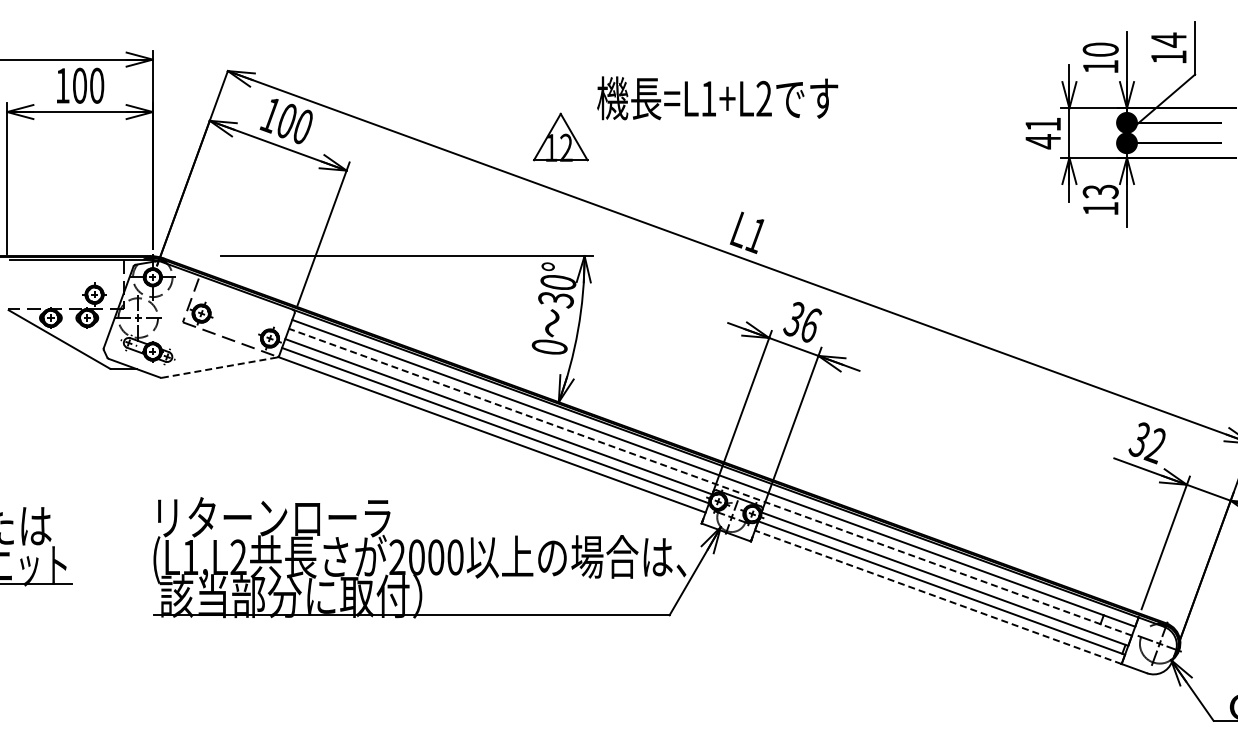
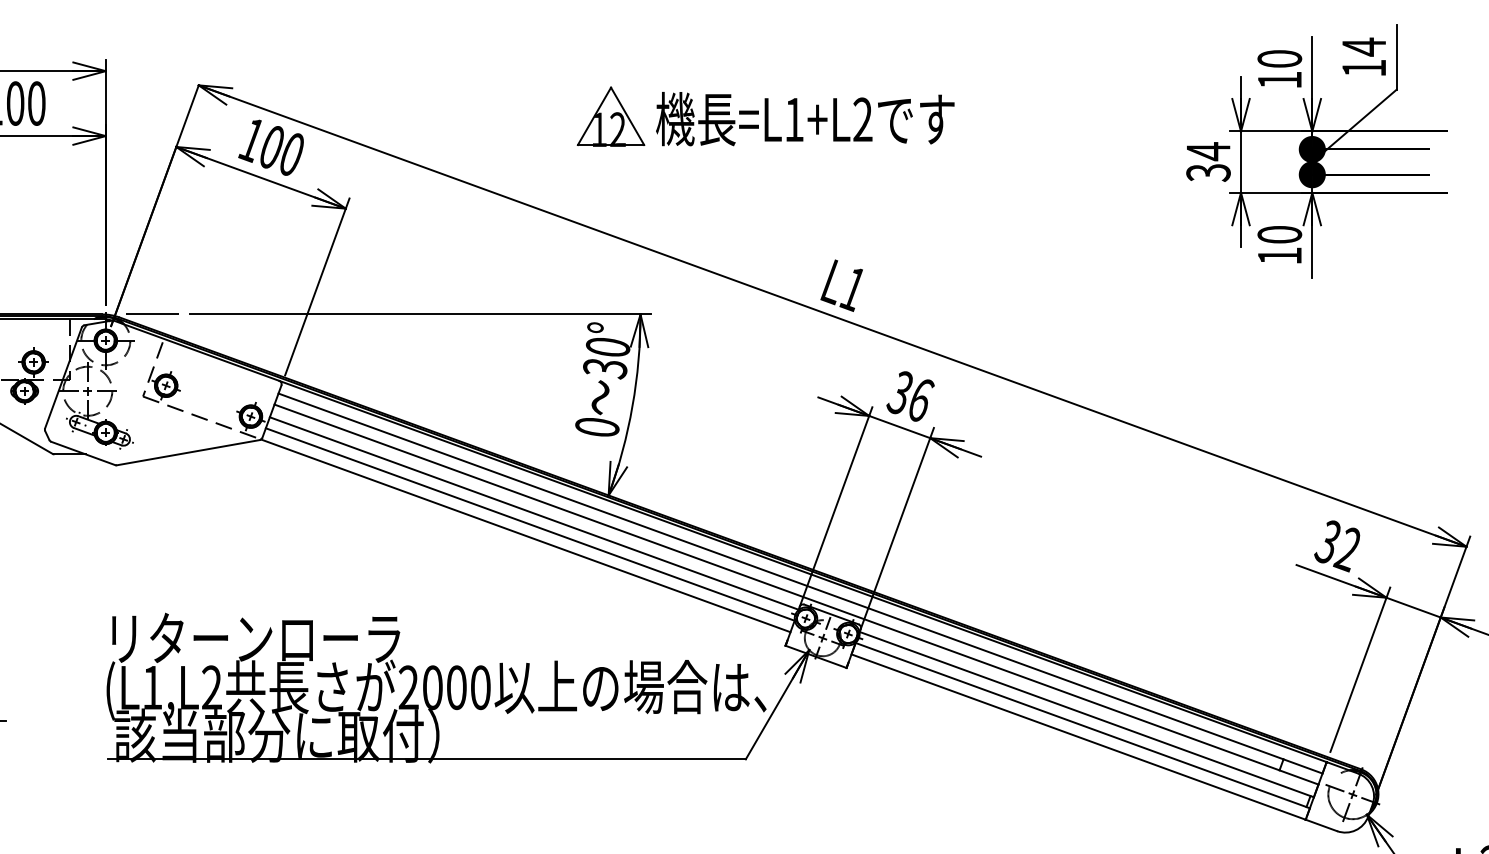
text: (1043, 132) -> (1208, 161), 41 -> 34
part: (560, 136) -> (610, 115), moved
text: (1100, 191) -> (1279, 234), 13 -> 10
line: (190, 256) -> (152, 315), added
line: (219, 367) -> (188, 452), dashed -> solid
line: (710, 482) -> (796, 594), dashed -> solid
line: (937, 597) -> (1077, 737), dashed -> solid

